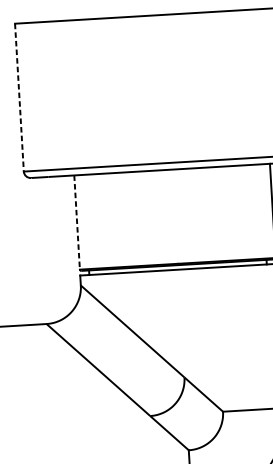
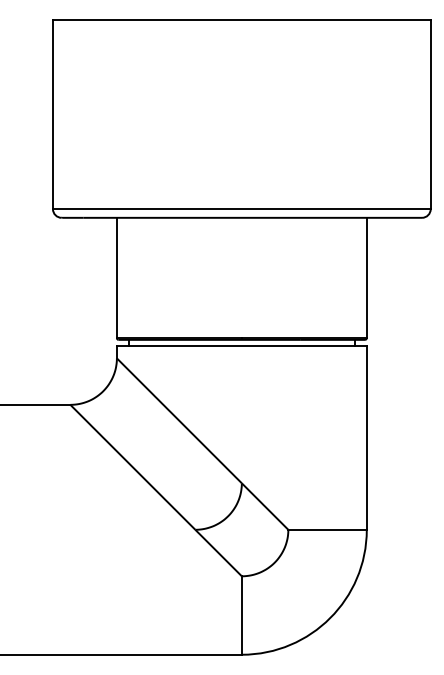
line: (19, 98) -> (52, 115), dashed -> solid
line: (76, 222) -> (116, 278), dashed -> solid

